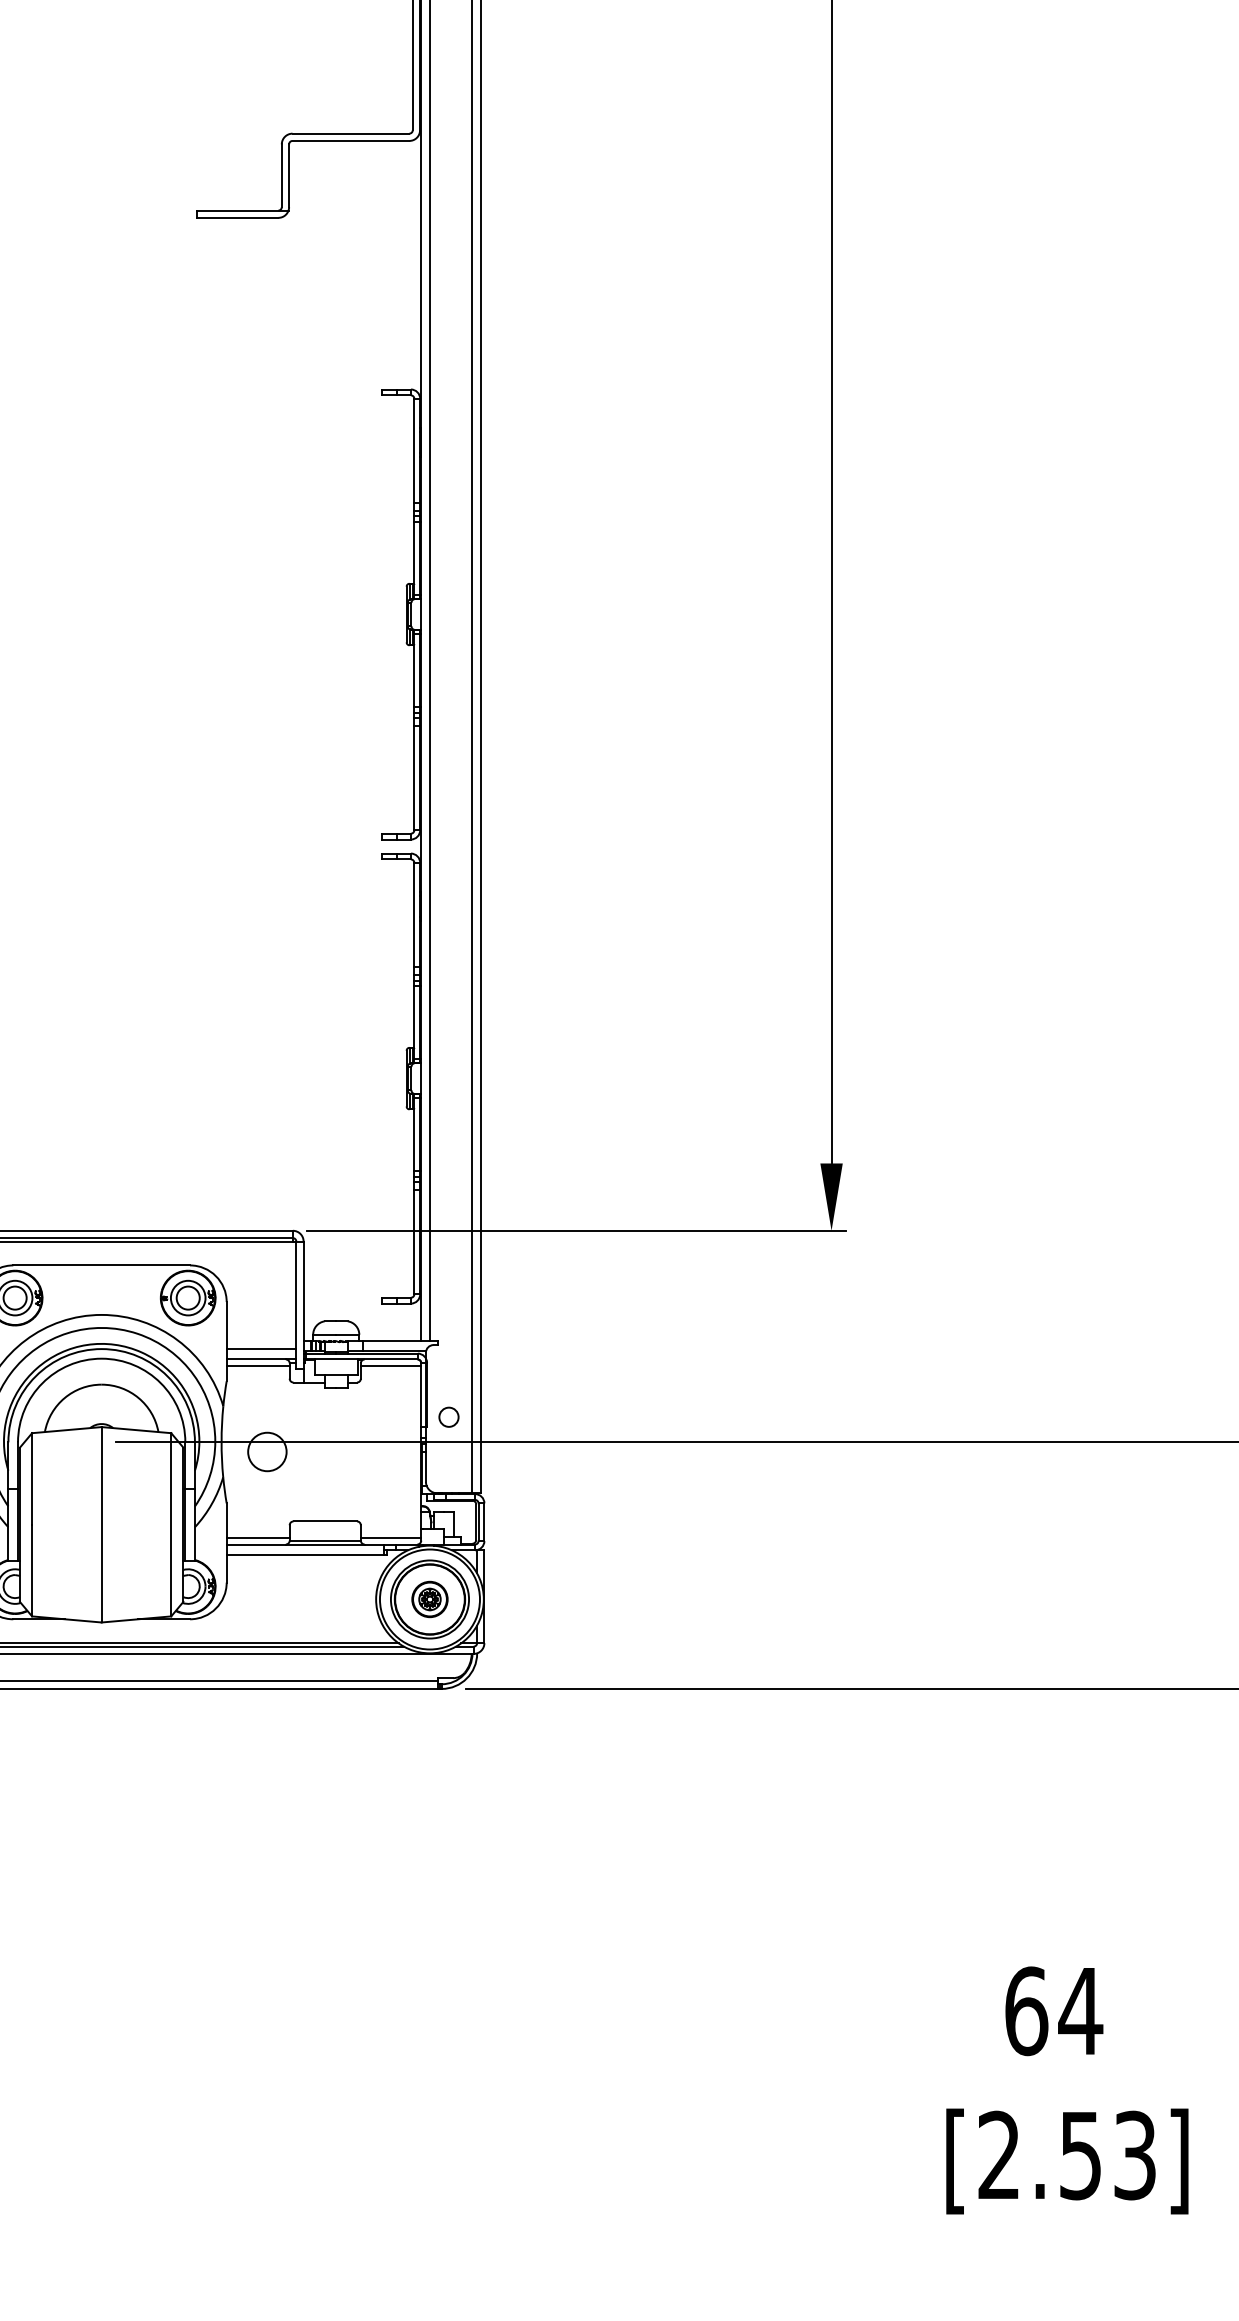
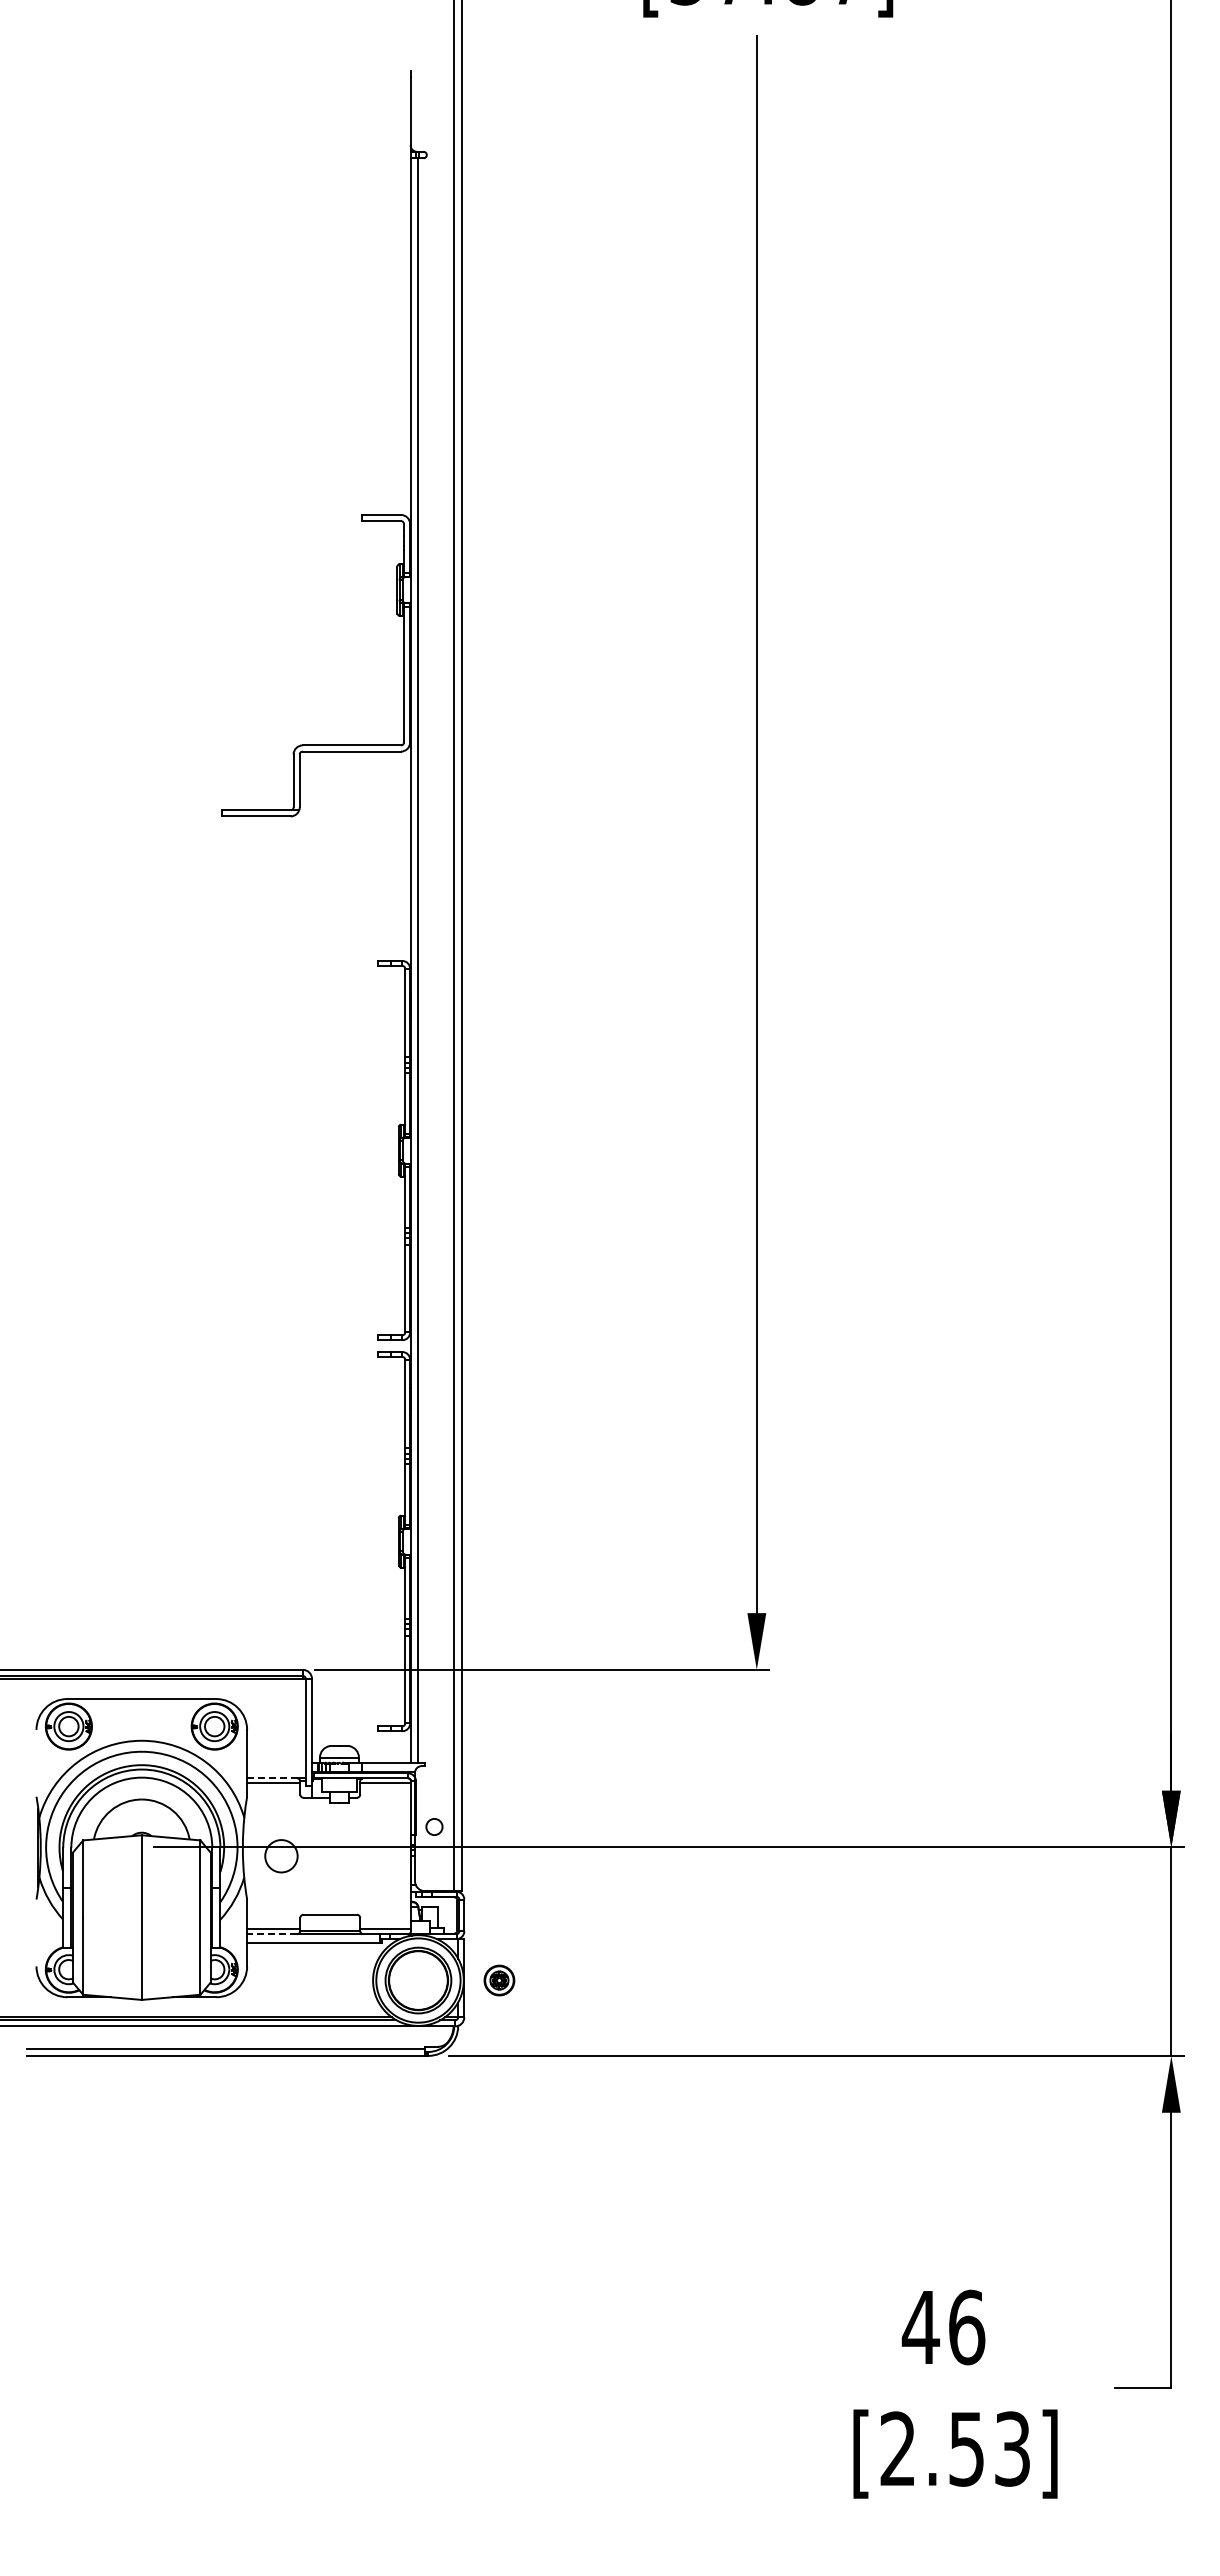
line: (261, 1349) -> (276, 1769), removed
line: (256, 1359) -> (272, 1778), solid -> dashed
line: (256, 1544) -> (272, 1934), solid -> dashed
part: (430, 1599) -> (499, 1980), moved
text: (1053, 2011) -> (943, 2327), 64 -> 46

